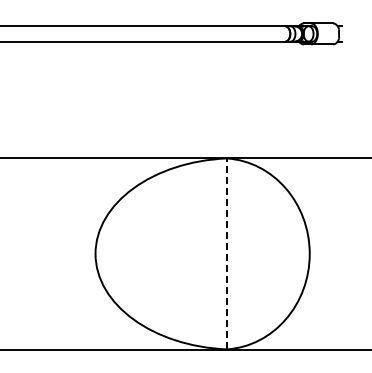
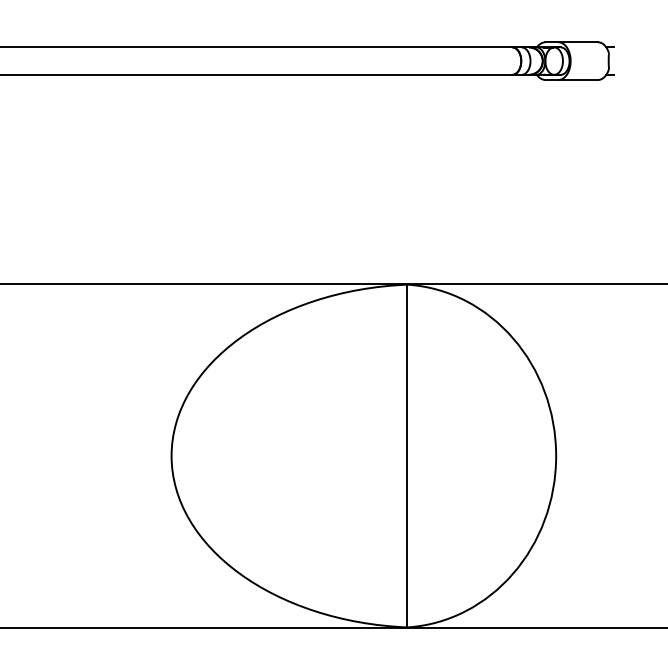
line: (226, 253) -> (406, 455), dashed -> solid

